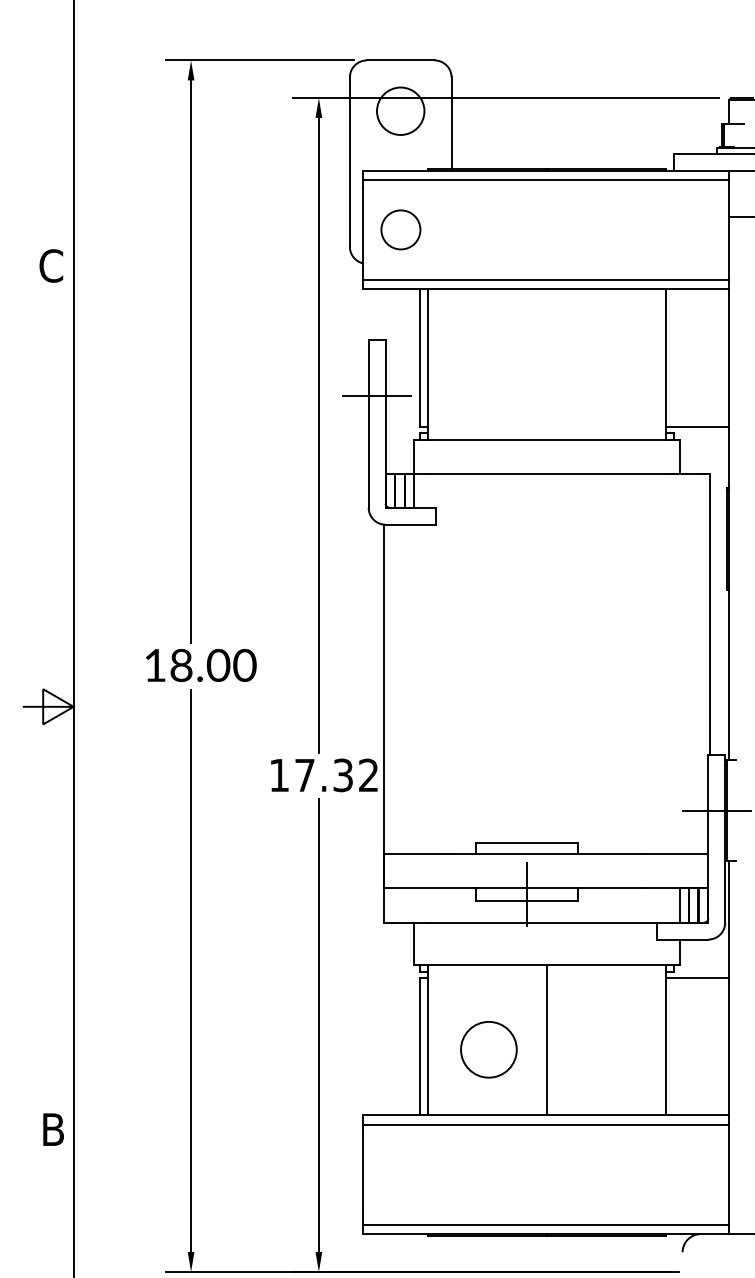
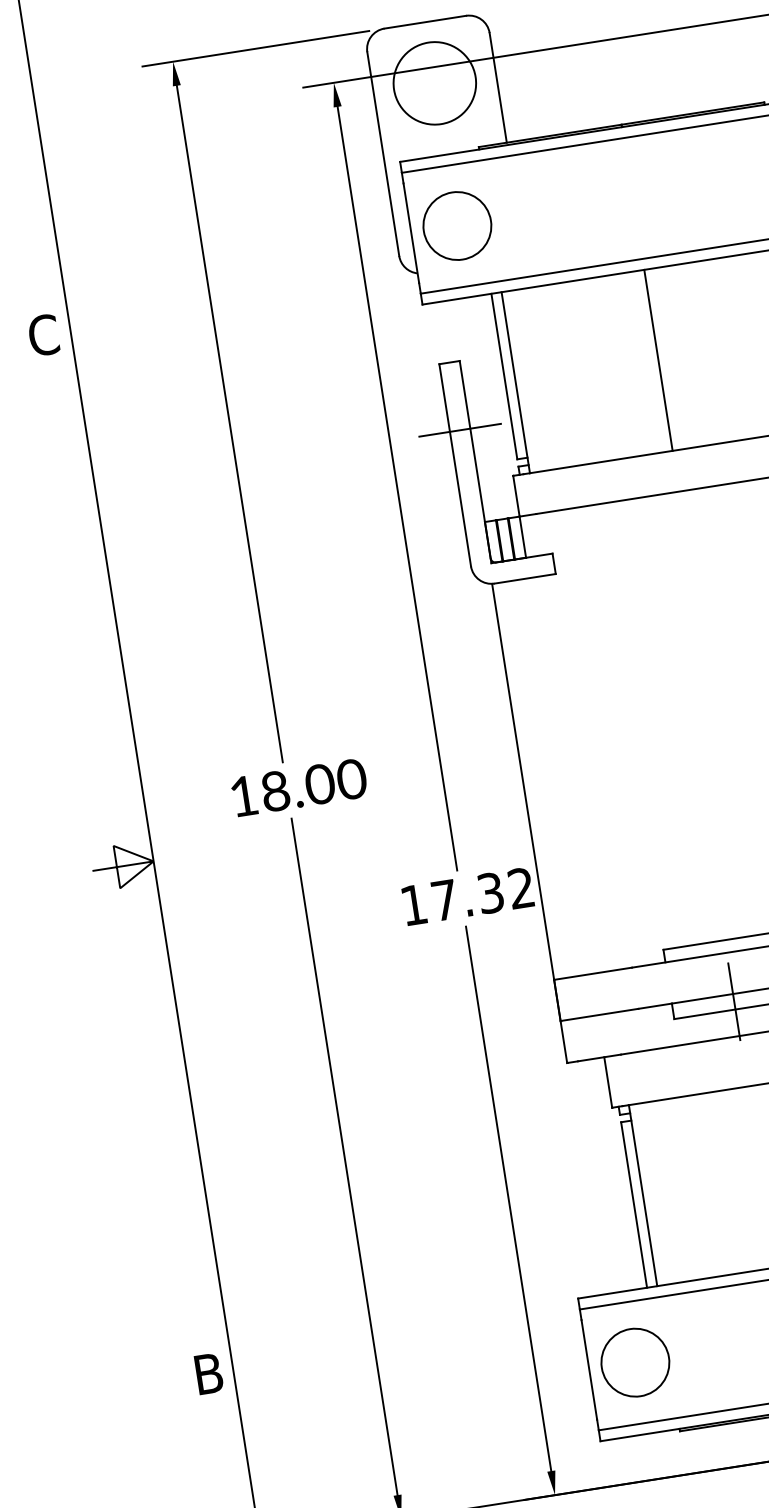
circle: (400, 111) -> (434, 83), size x1.43
circle: (400, 229) -> (456, 225), size x1.43
line: (546, 364) -> (657, 360), added
circle: (488, 1049) -> (634, 1362), moved

